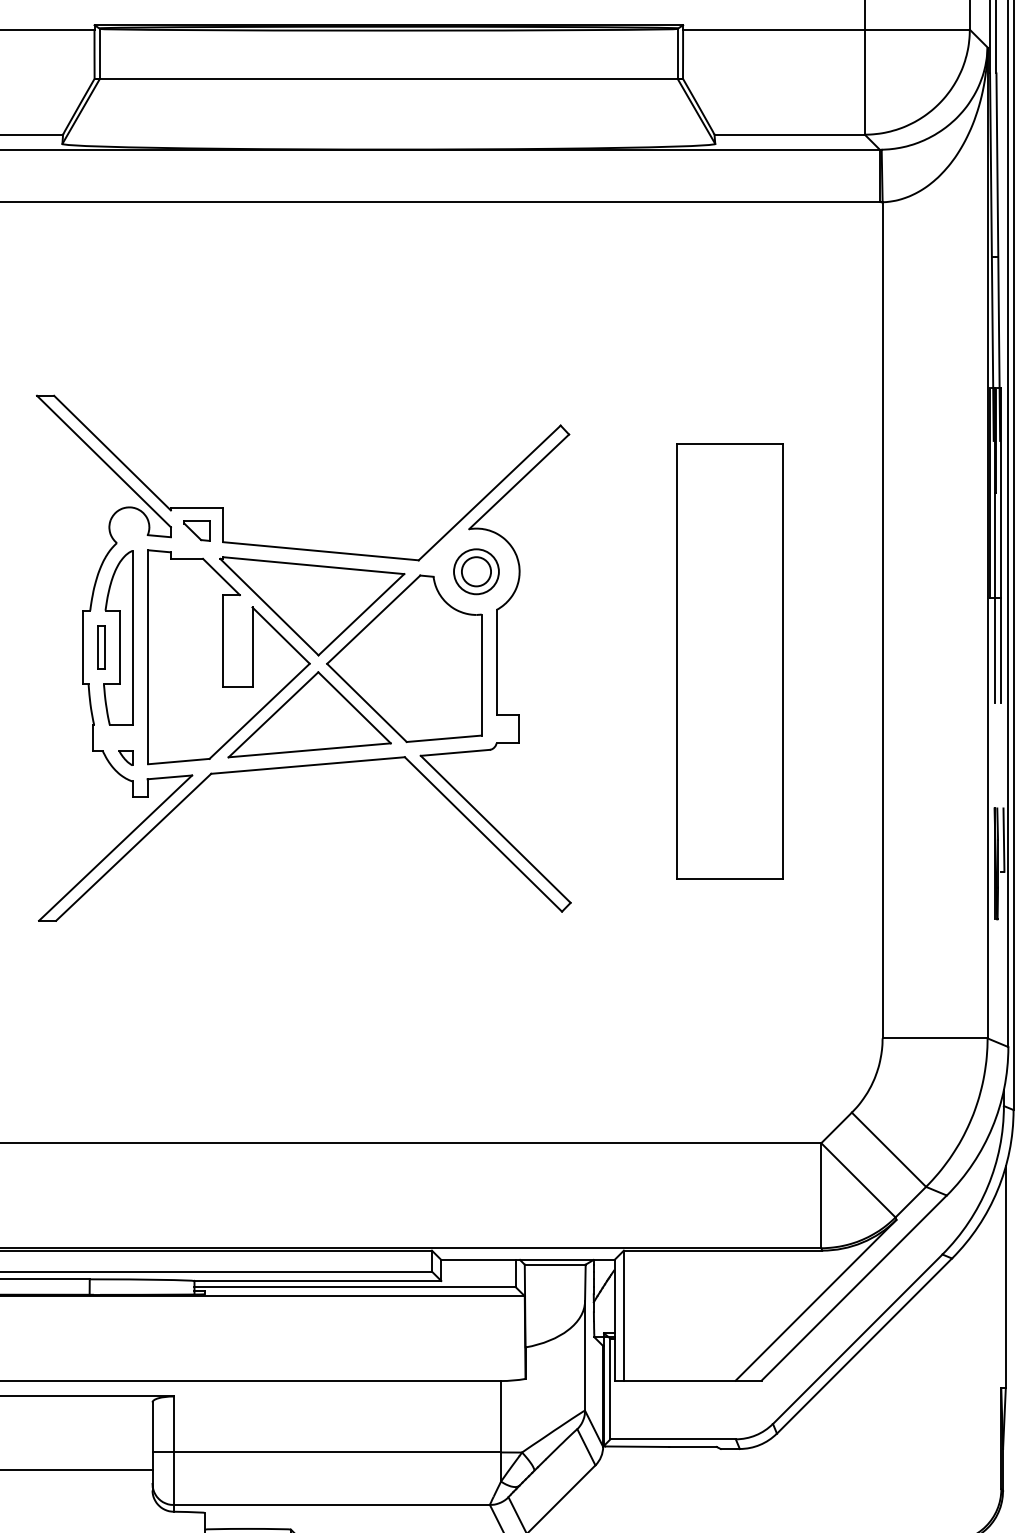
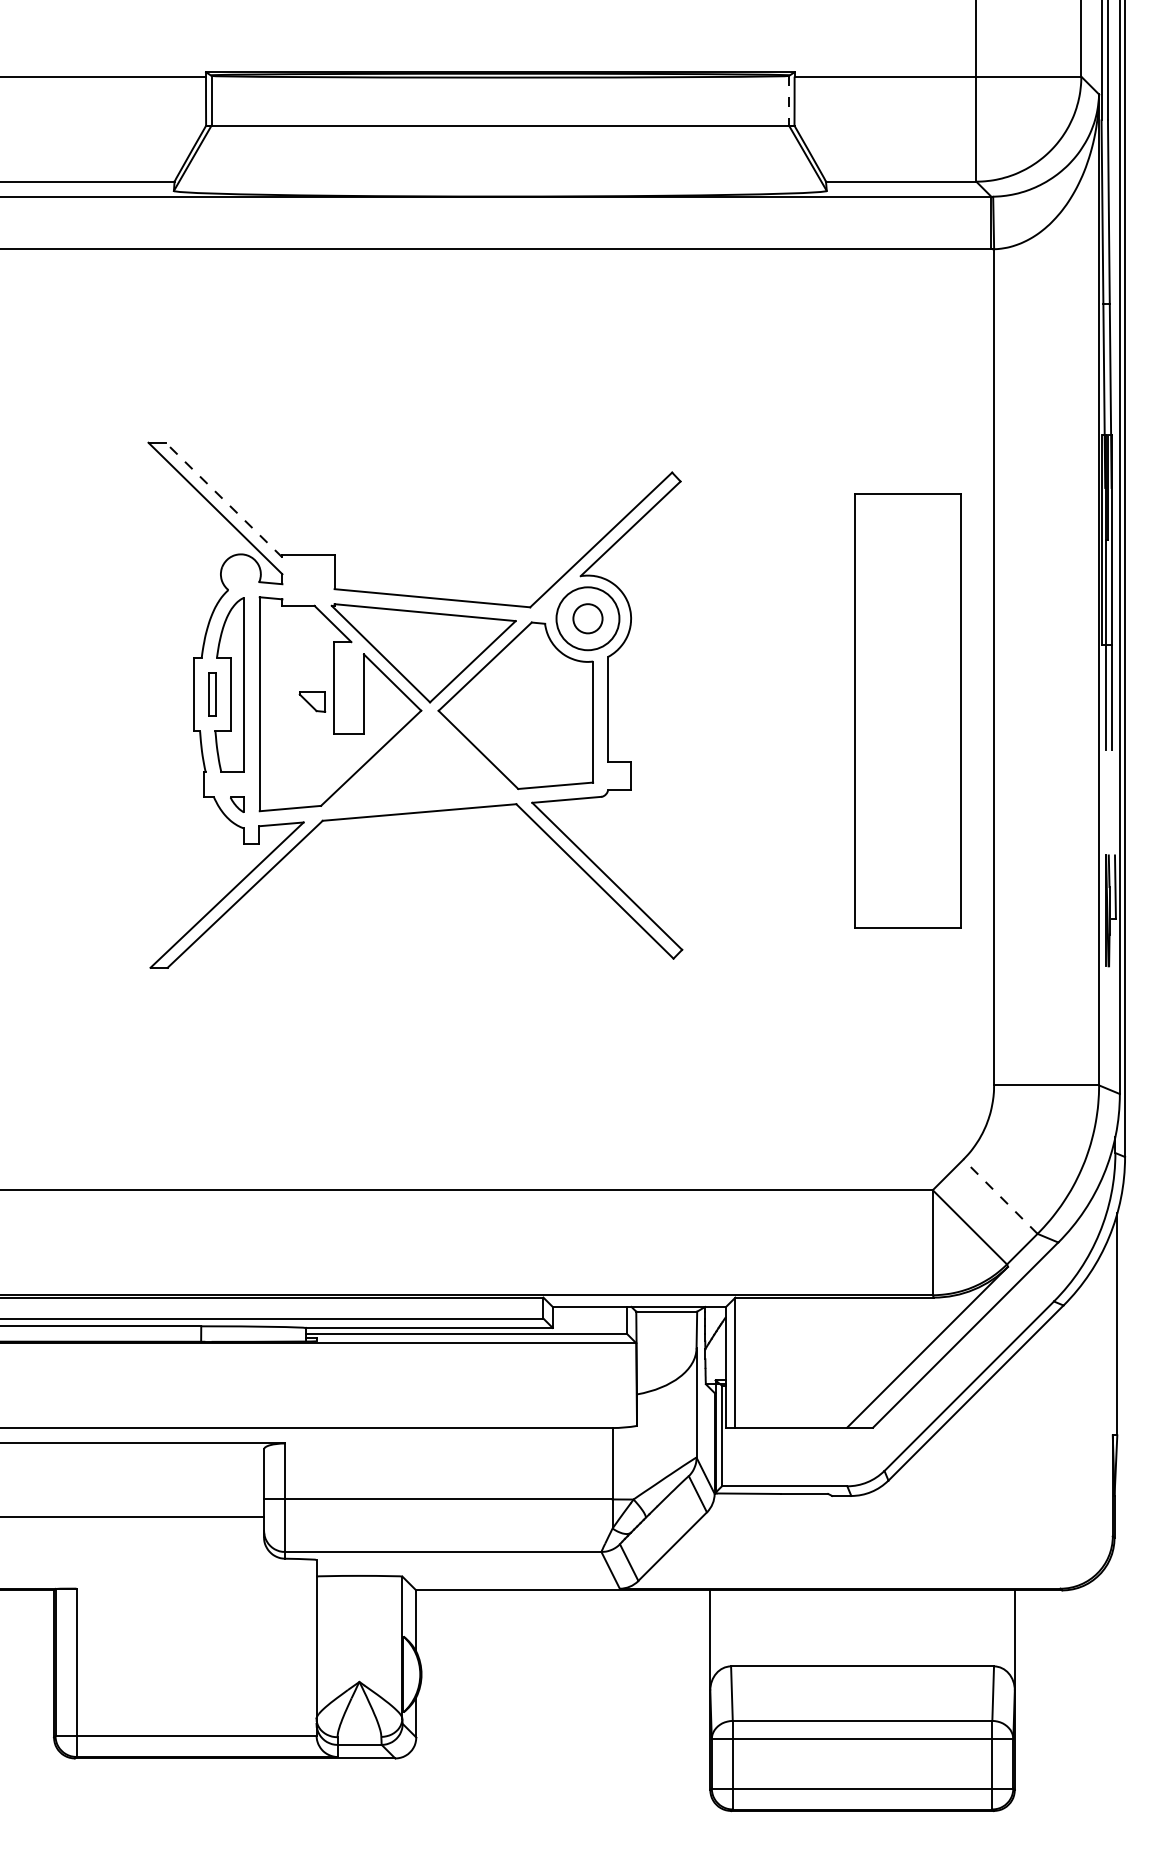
line: (678, 53) -> (789, 100), solid -> dashed
line: (113, 453) -> (224, 500), solid -> dashed
part: (197, 530) -> (312, 701), moved
circle: (476, 571) -> (587, 618), size x1.4
part: (729, 660) -> (907, 710), moved
part: (310, 714) -> (421, 761), removed
line: (889, 1149) -> (1000, 1196), solid -> dashed

